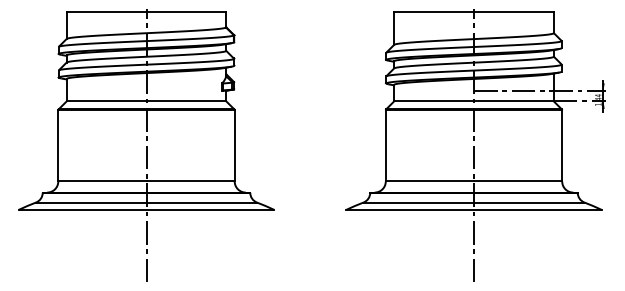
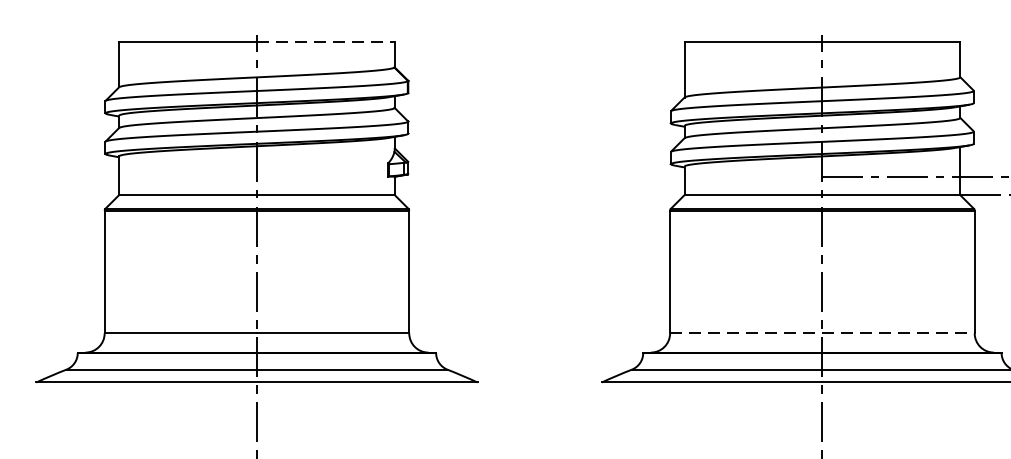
line: (186, 12) -> (325, 41), solid -> dashed
line: (474, 181) -> (823, 333), solid -> dashed

